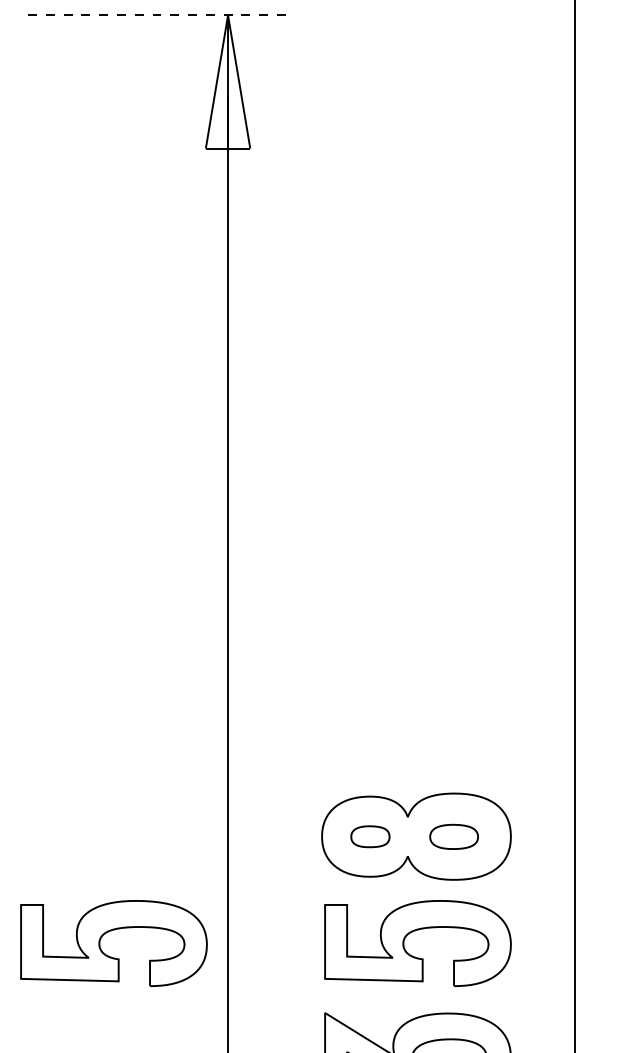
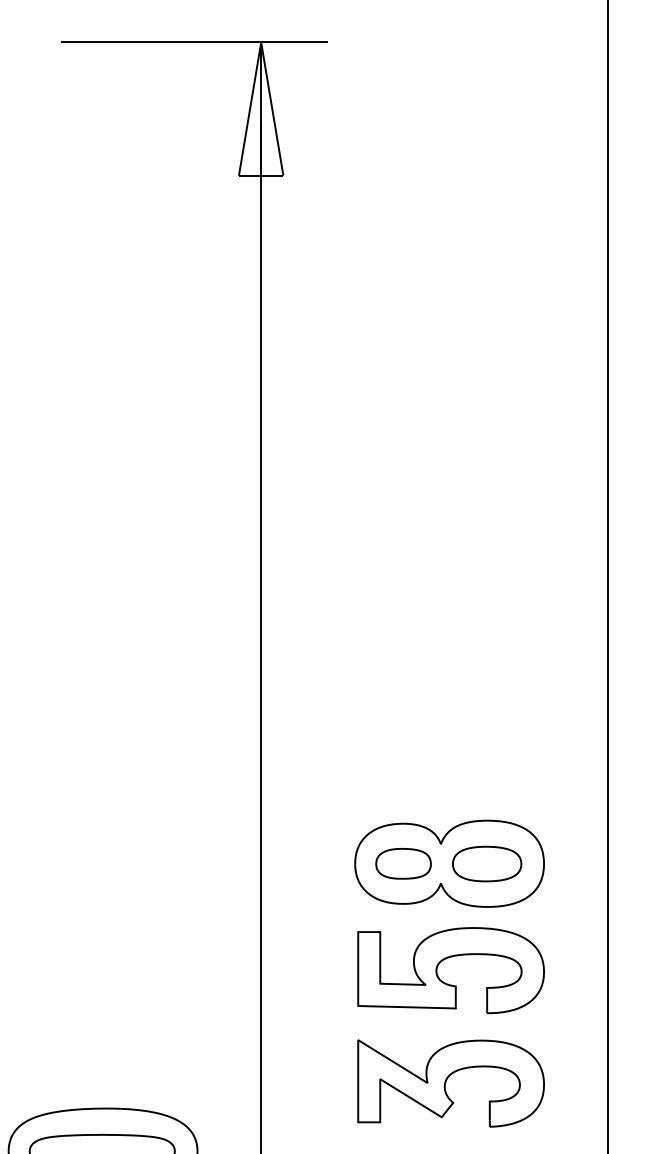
line: (162, 15) -> (195, 42), dashed -> solid
part: (370, 836) -> (403, 863), size x1.43
part: (454, 836) -> (487, 863), size x1.43
part: (107, 933) -> (140, 960), removed

